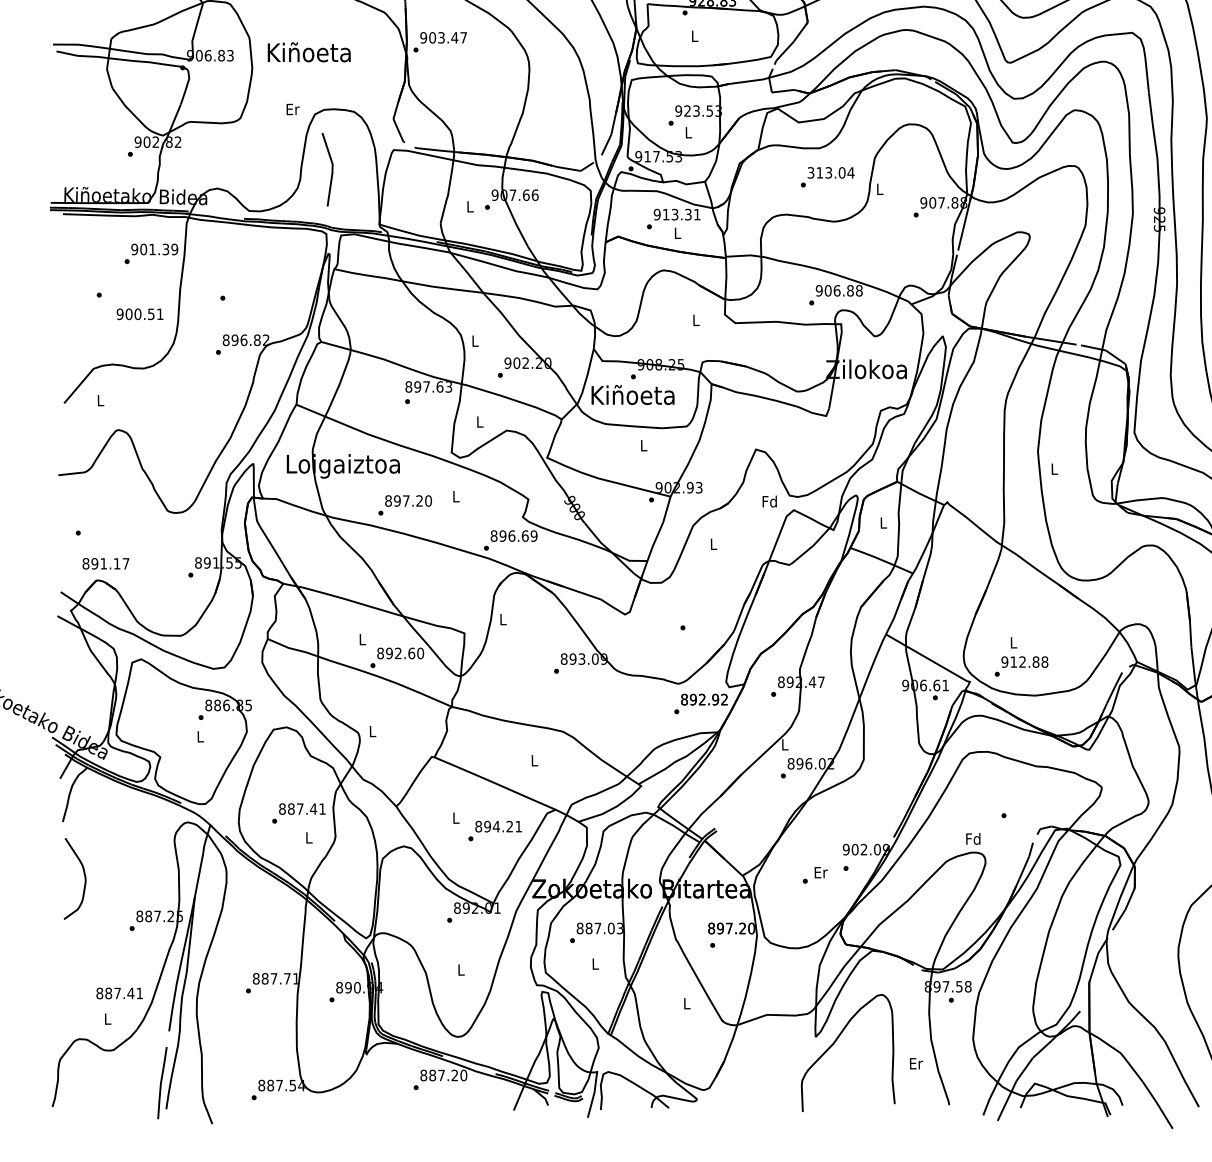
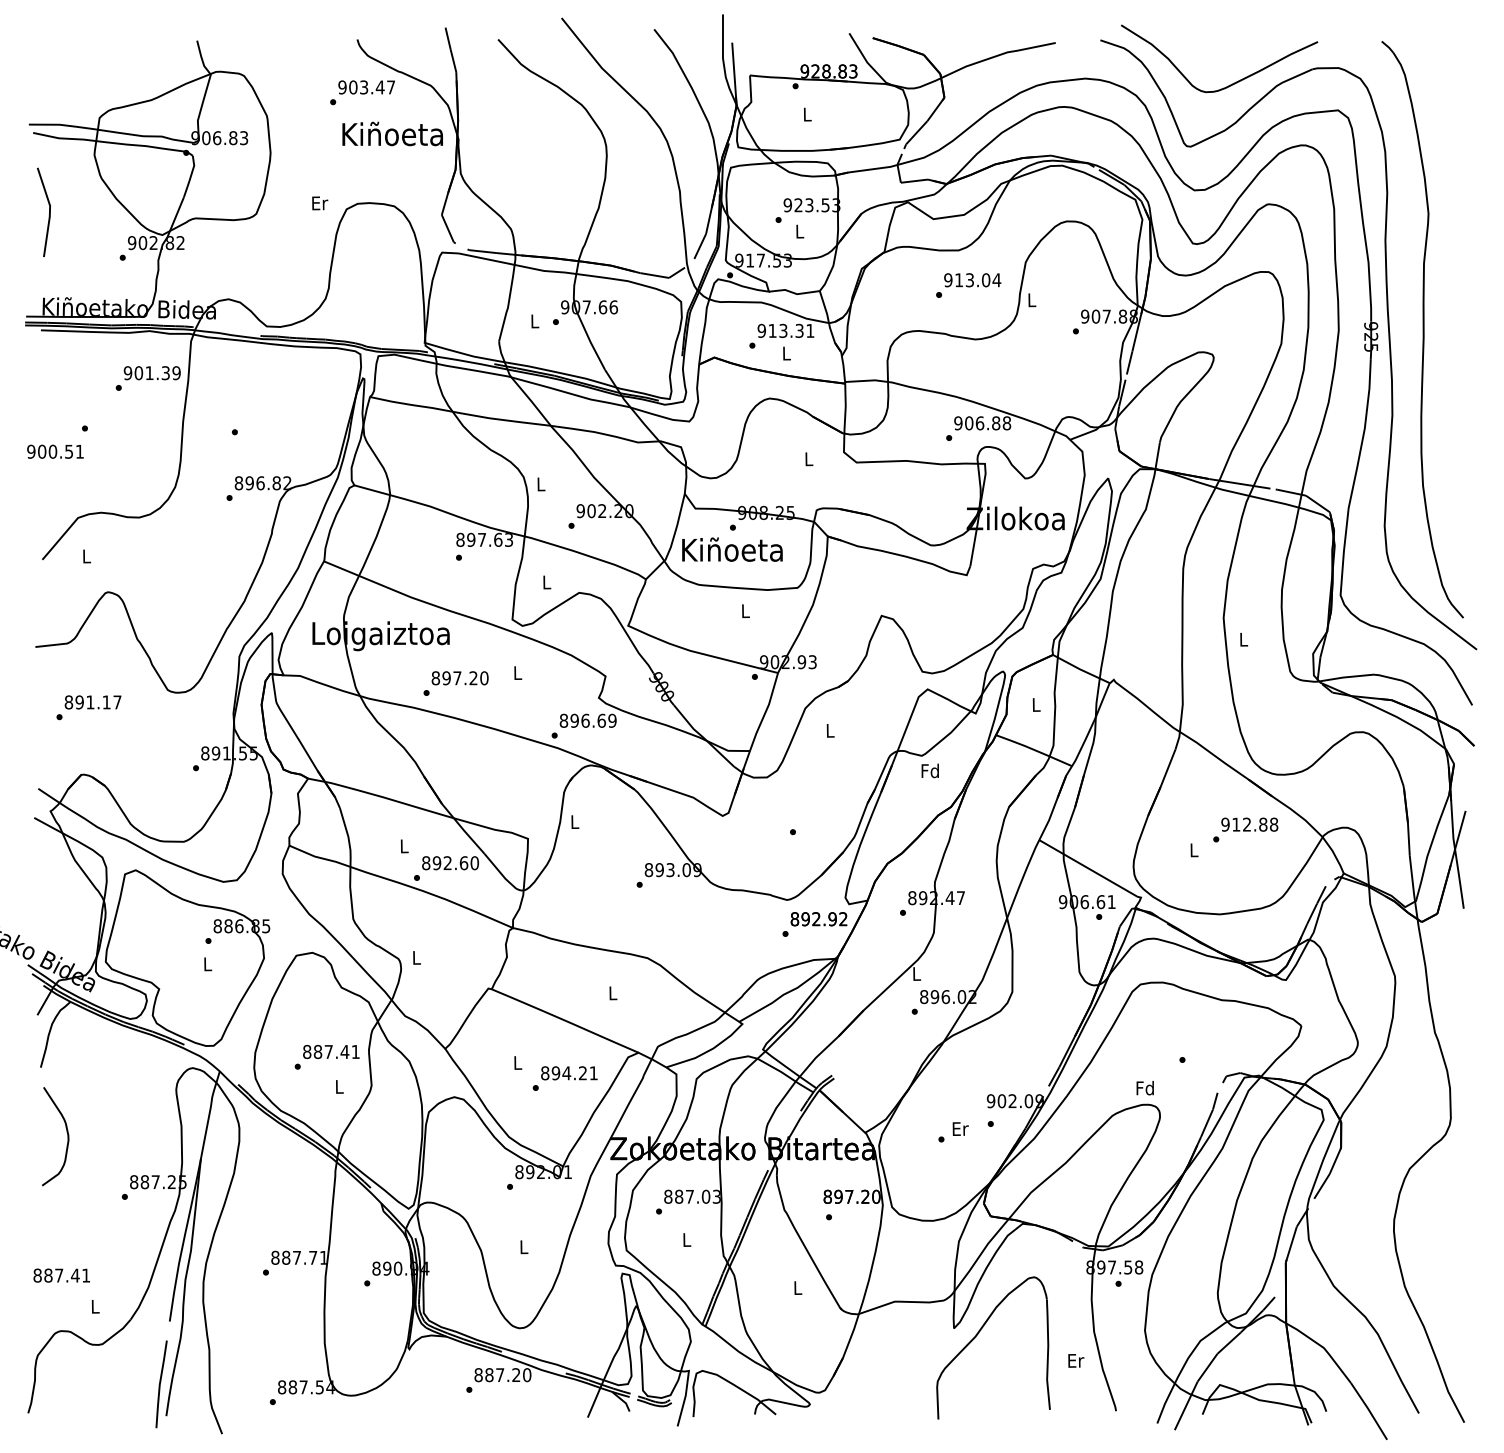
text: (440, 42) -> (362, 92), moved
text: (309, 51) -> (392, 133), moved
line: (331, 172) -> (48, 215), moved
text: (811, 173) -> (948, 280), 313.04 -> 913.04
text: (140, 314) -> (55, 451), moved
text: (769, 501) -> (929, 770), moved
text: (105, 563) -> (92, 702), moved
text: (1021, 666) -> (1245, 829), moved
text: (119, 993) -> (61, 1275), moved

